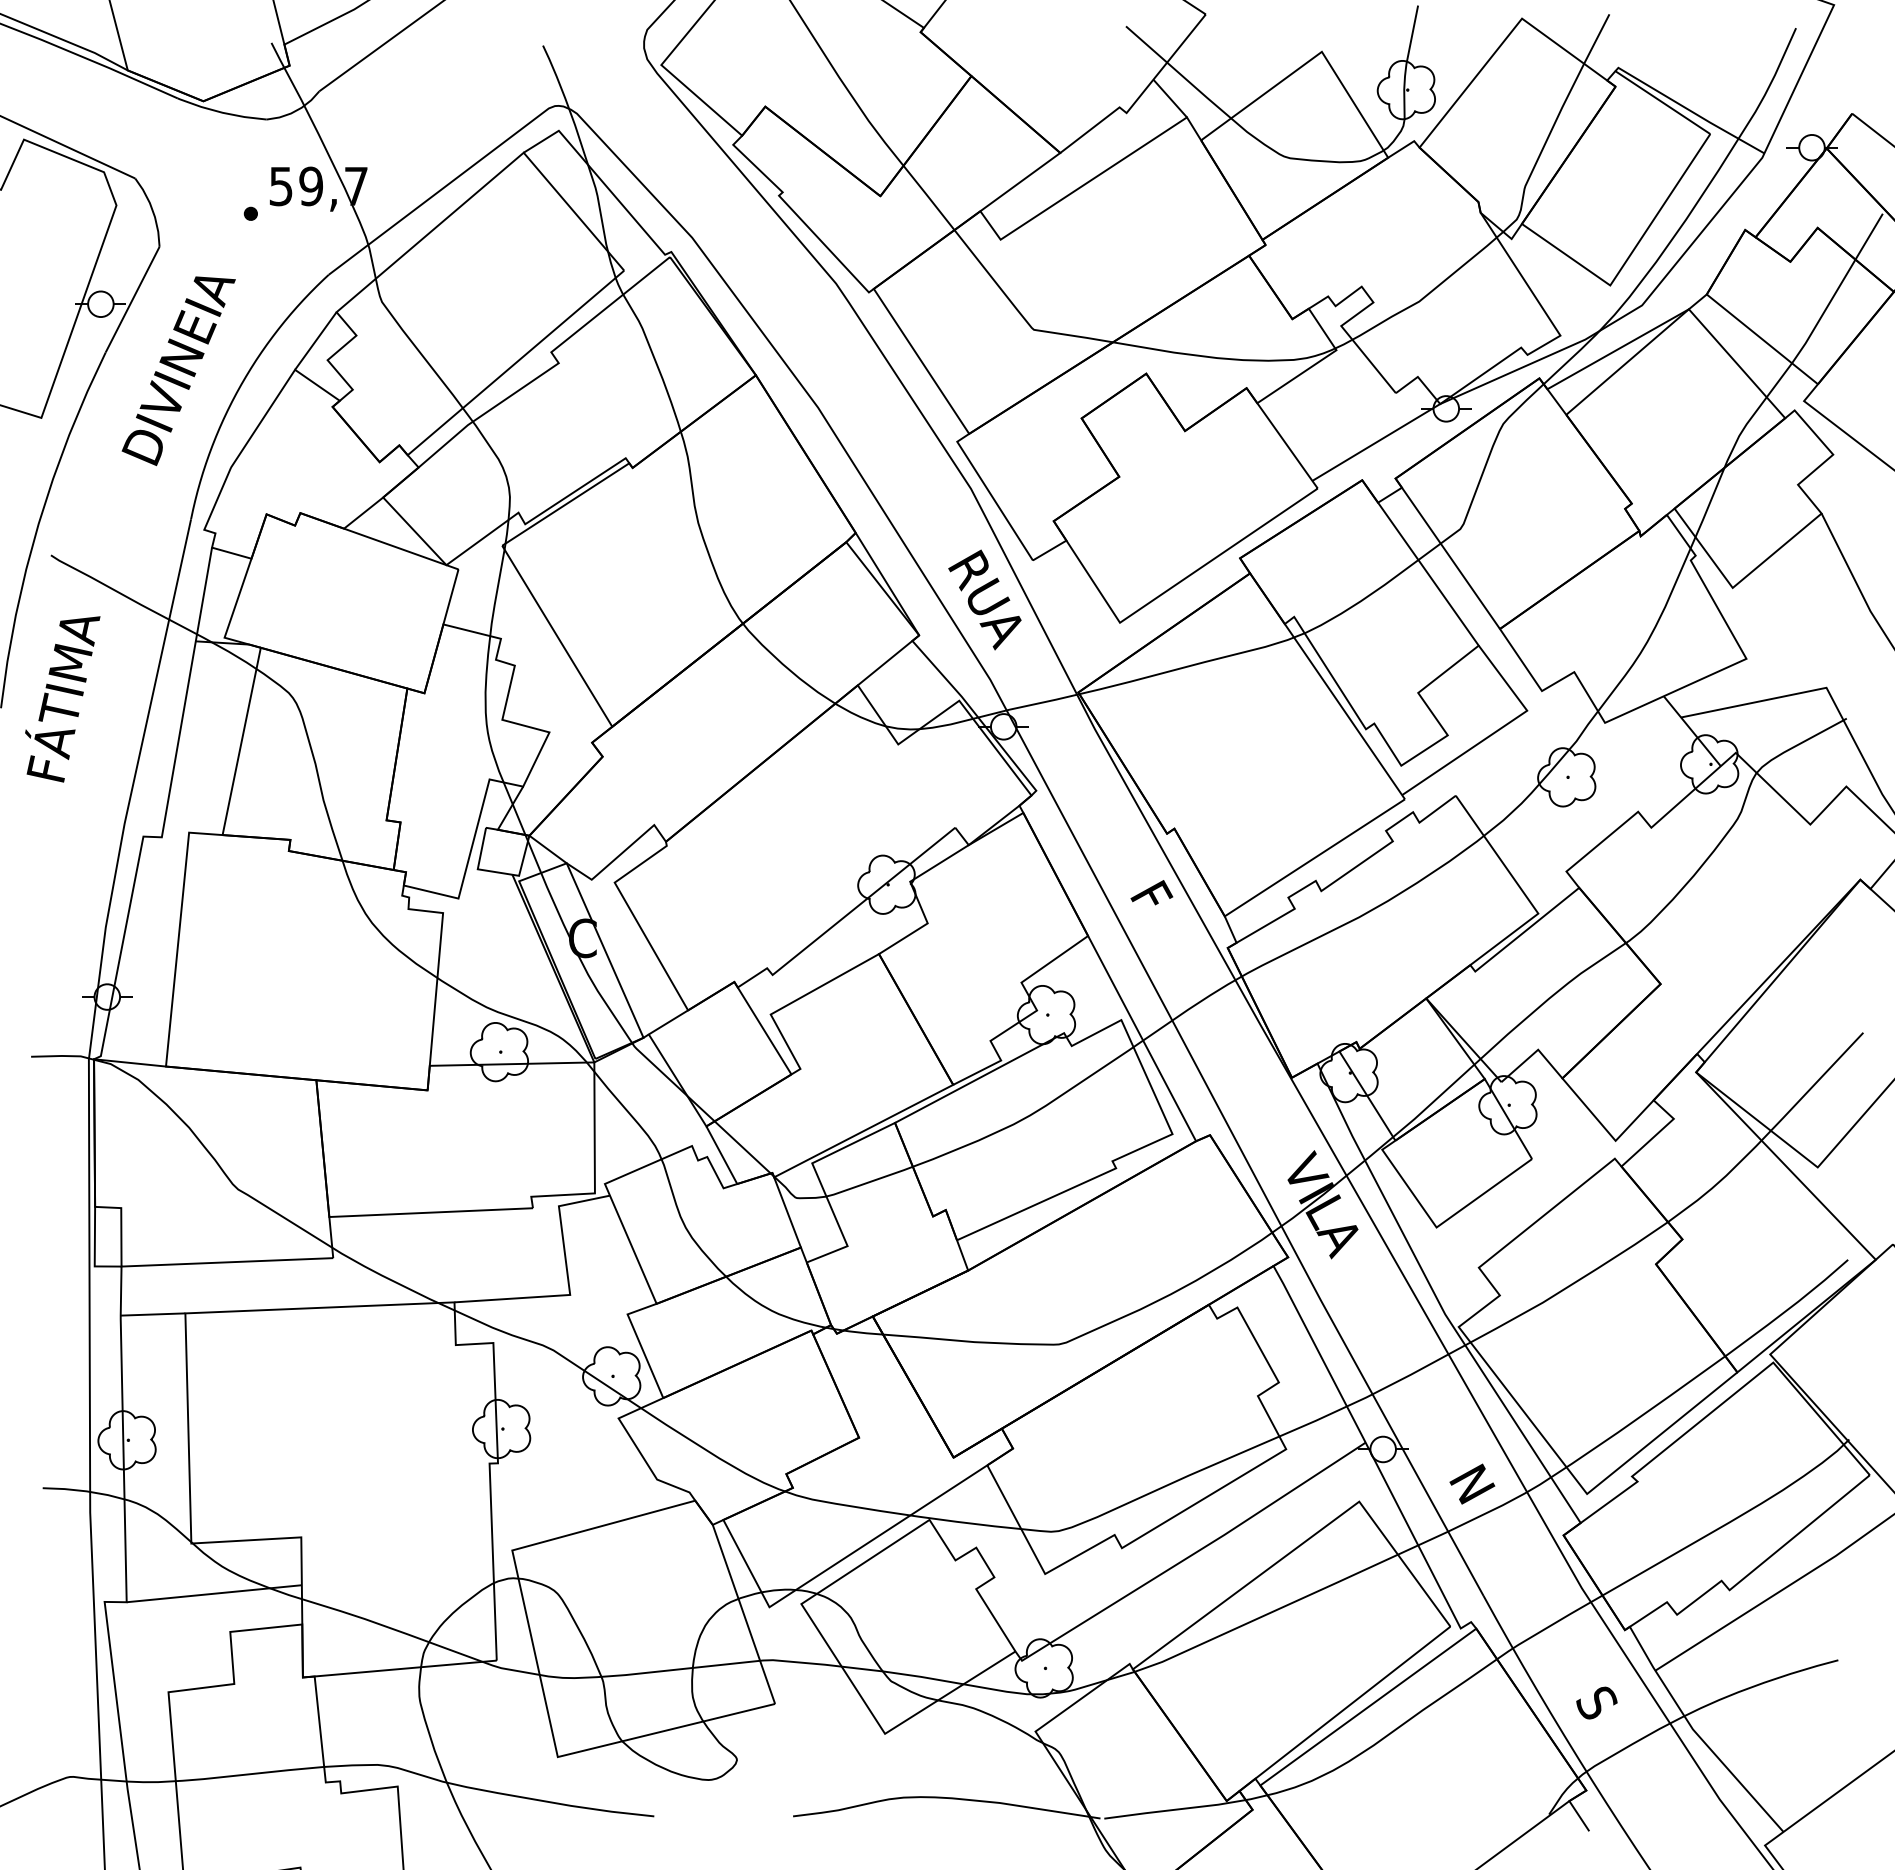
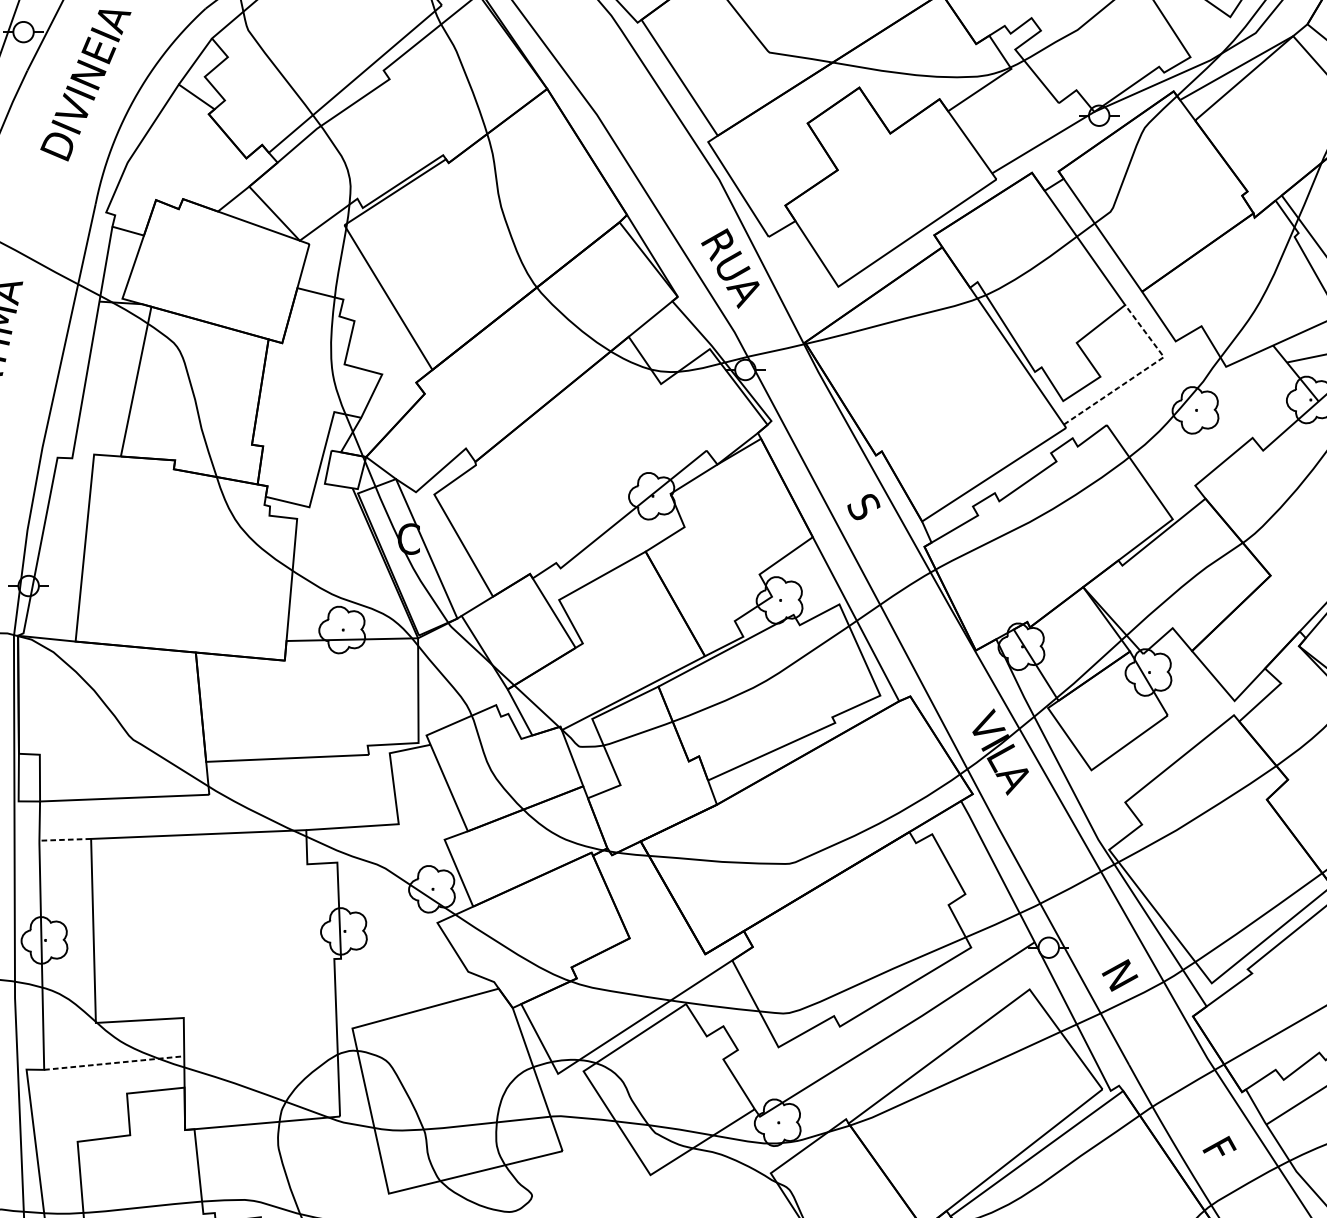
line: (1498, 730) -> (1140, 372), solid -> dashed
text: (1151, 897) -> (863, 506), F -> S
line: (152, 1314) -> (64, 839), solid -> dashed
line: (214, 1593) -> (114, 1062), solid -> dashed
text: (1596, 1701) -> (1219, 1149), S -> F

